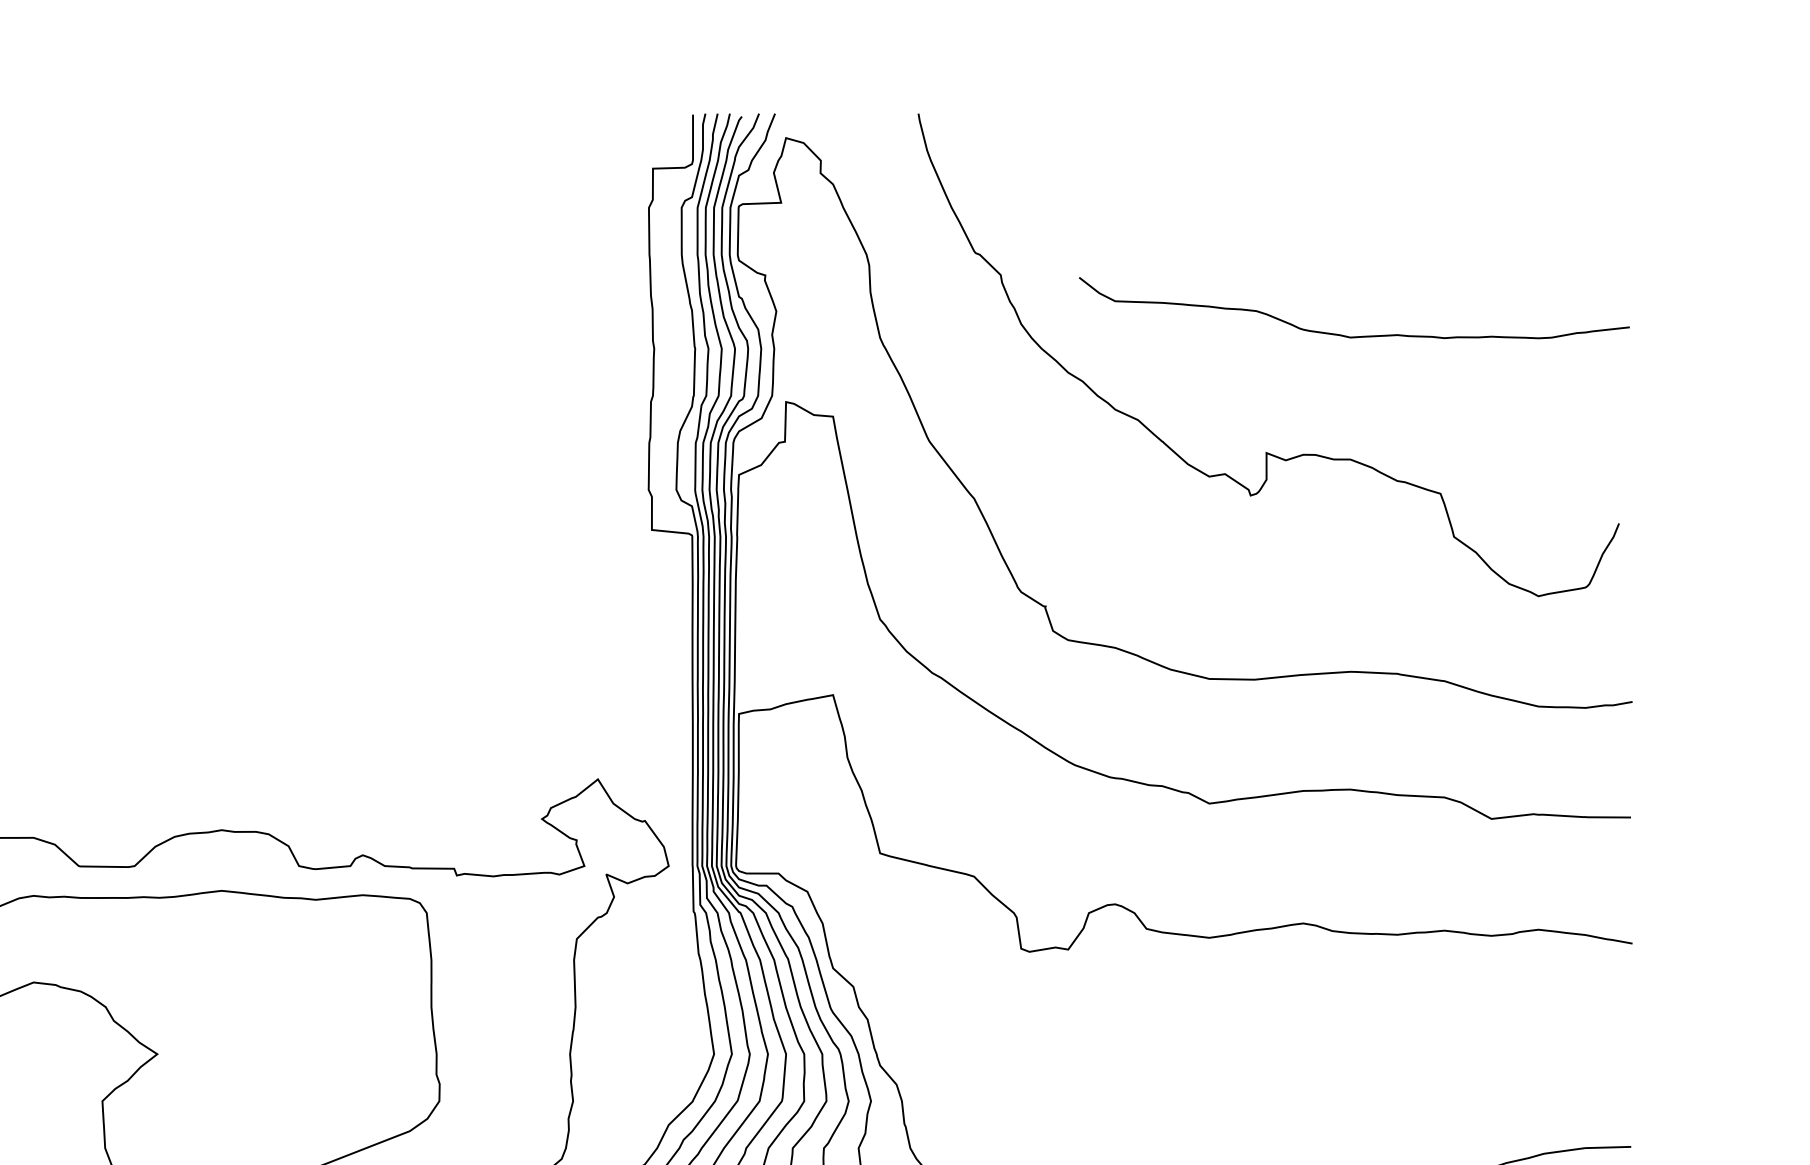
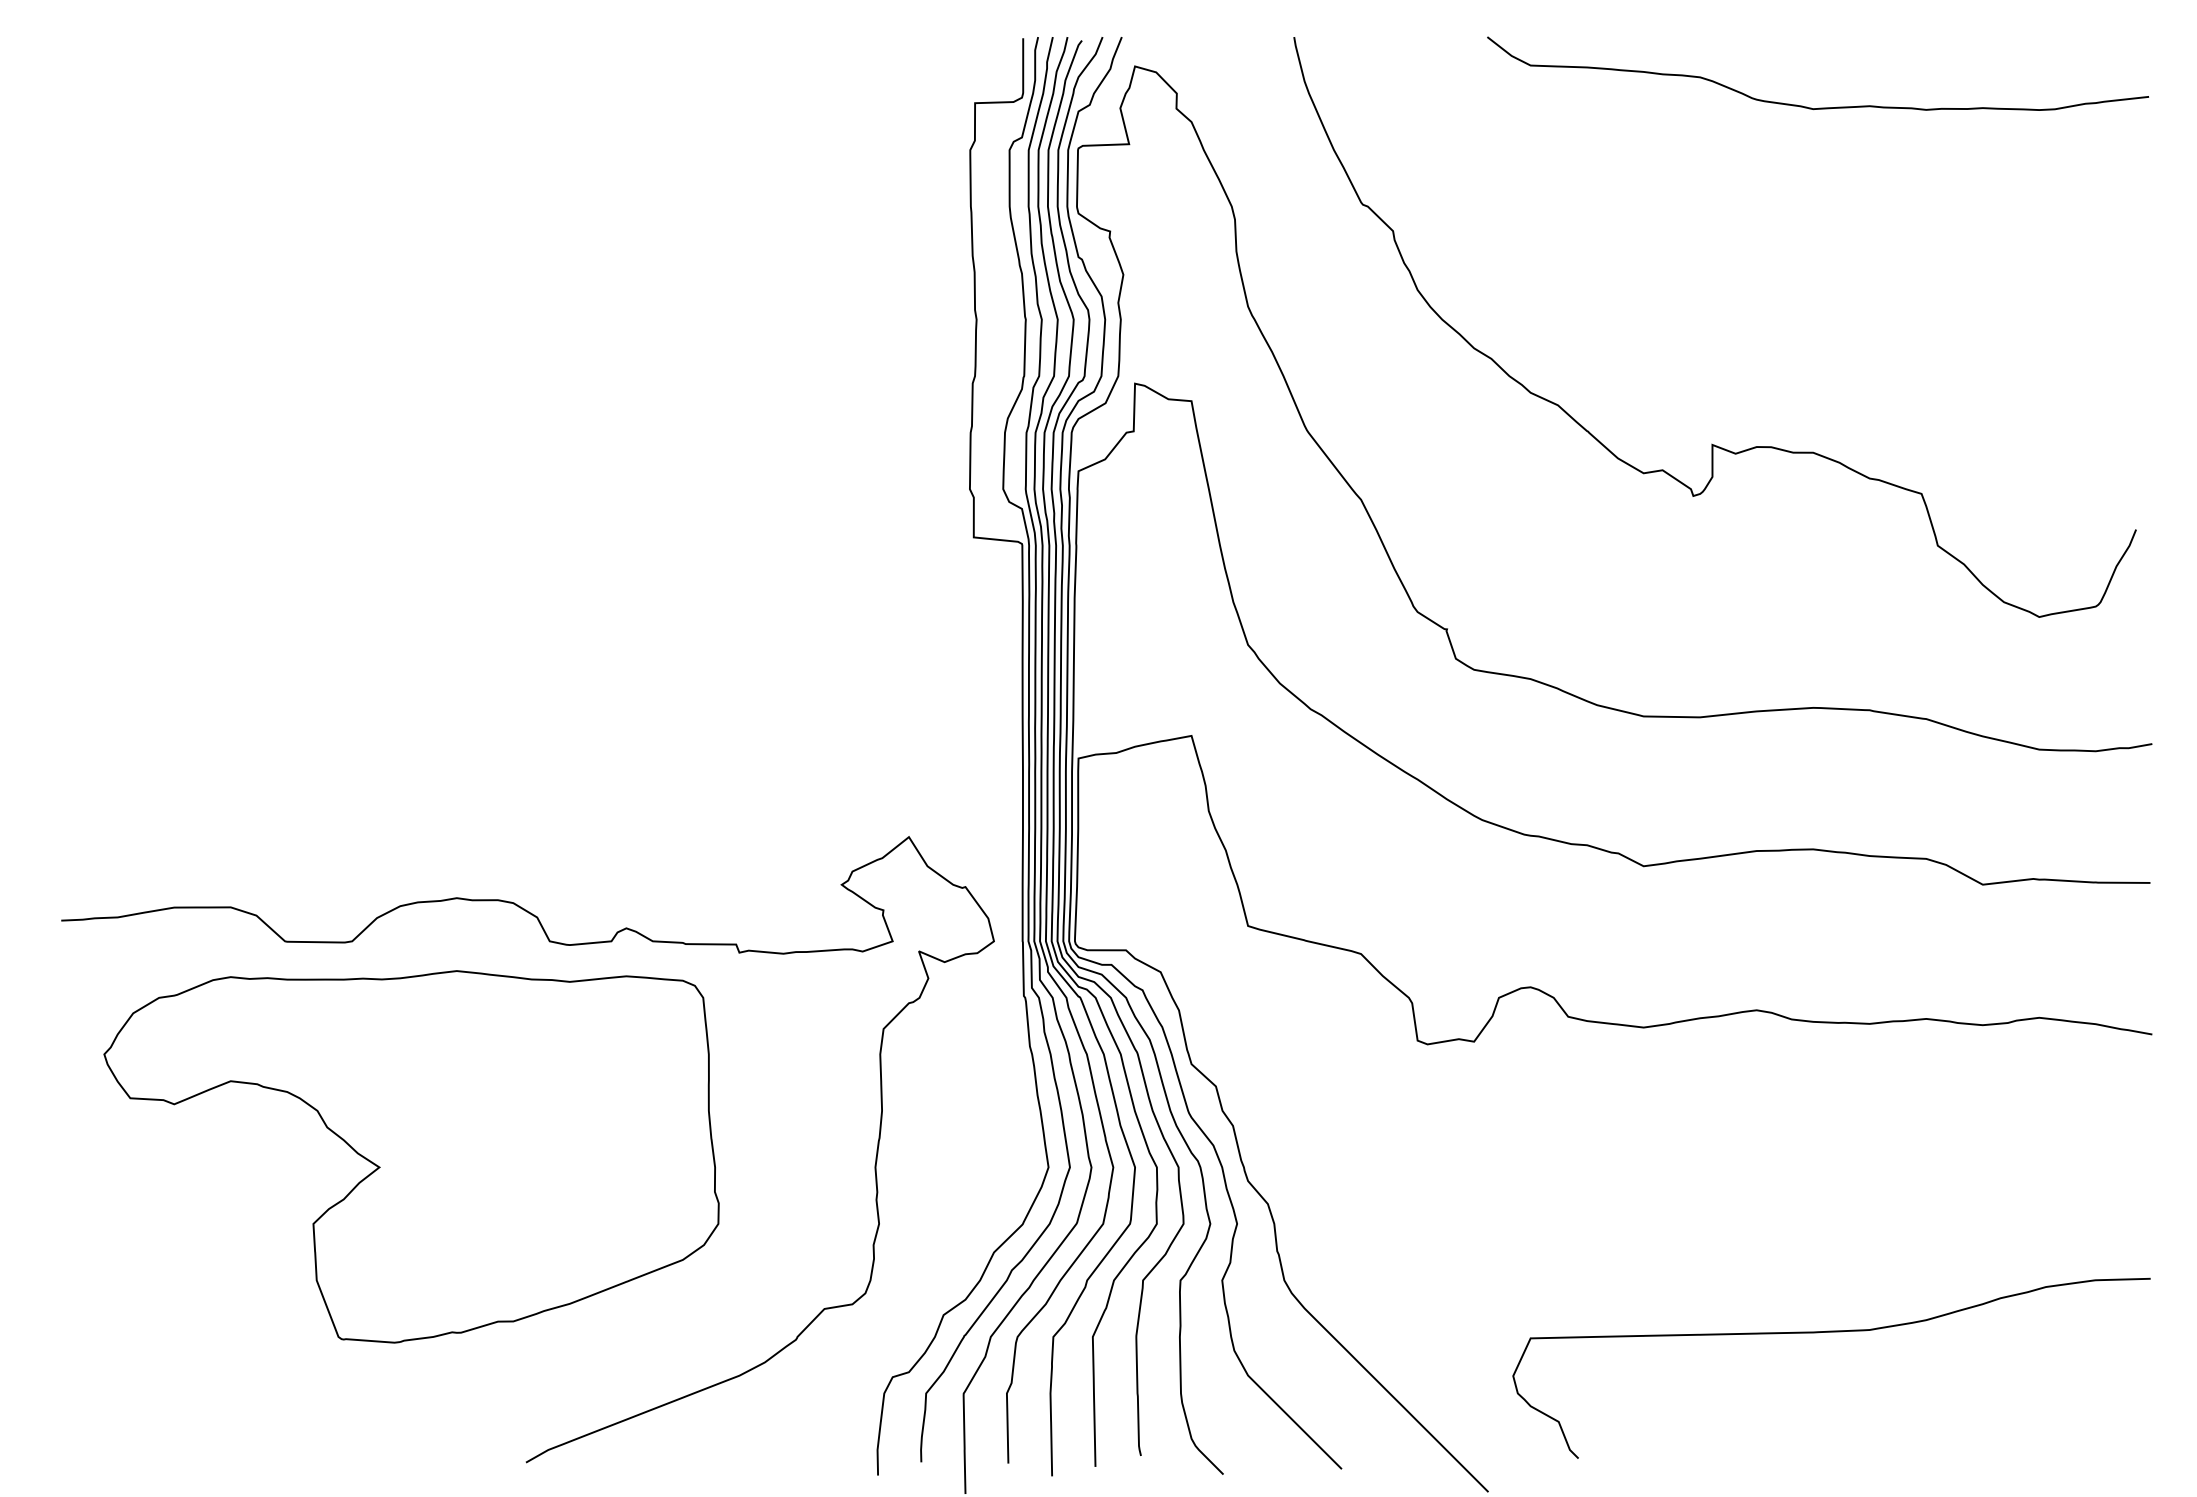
curve: (1355, 336) -> (1819, 107), moved

